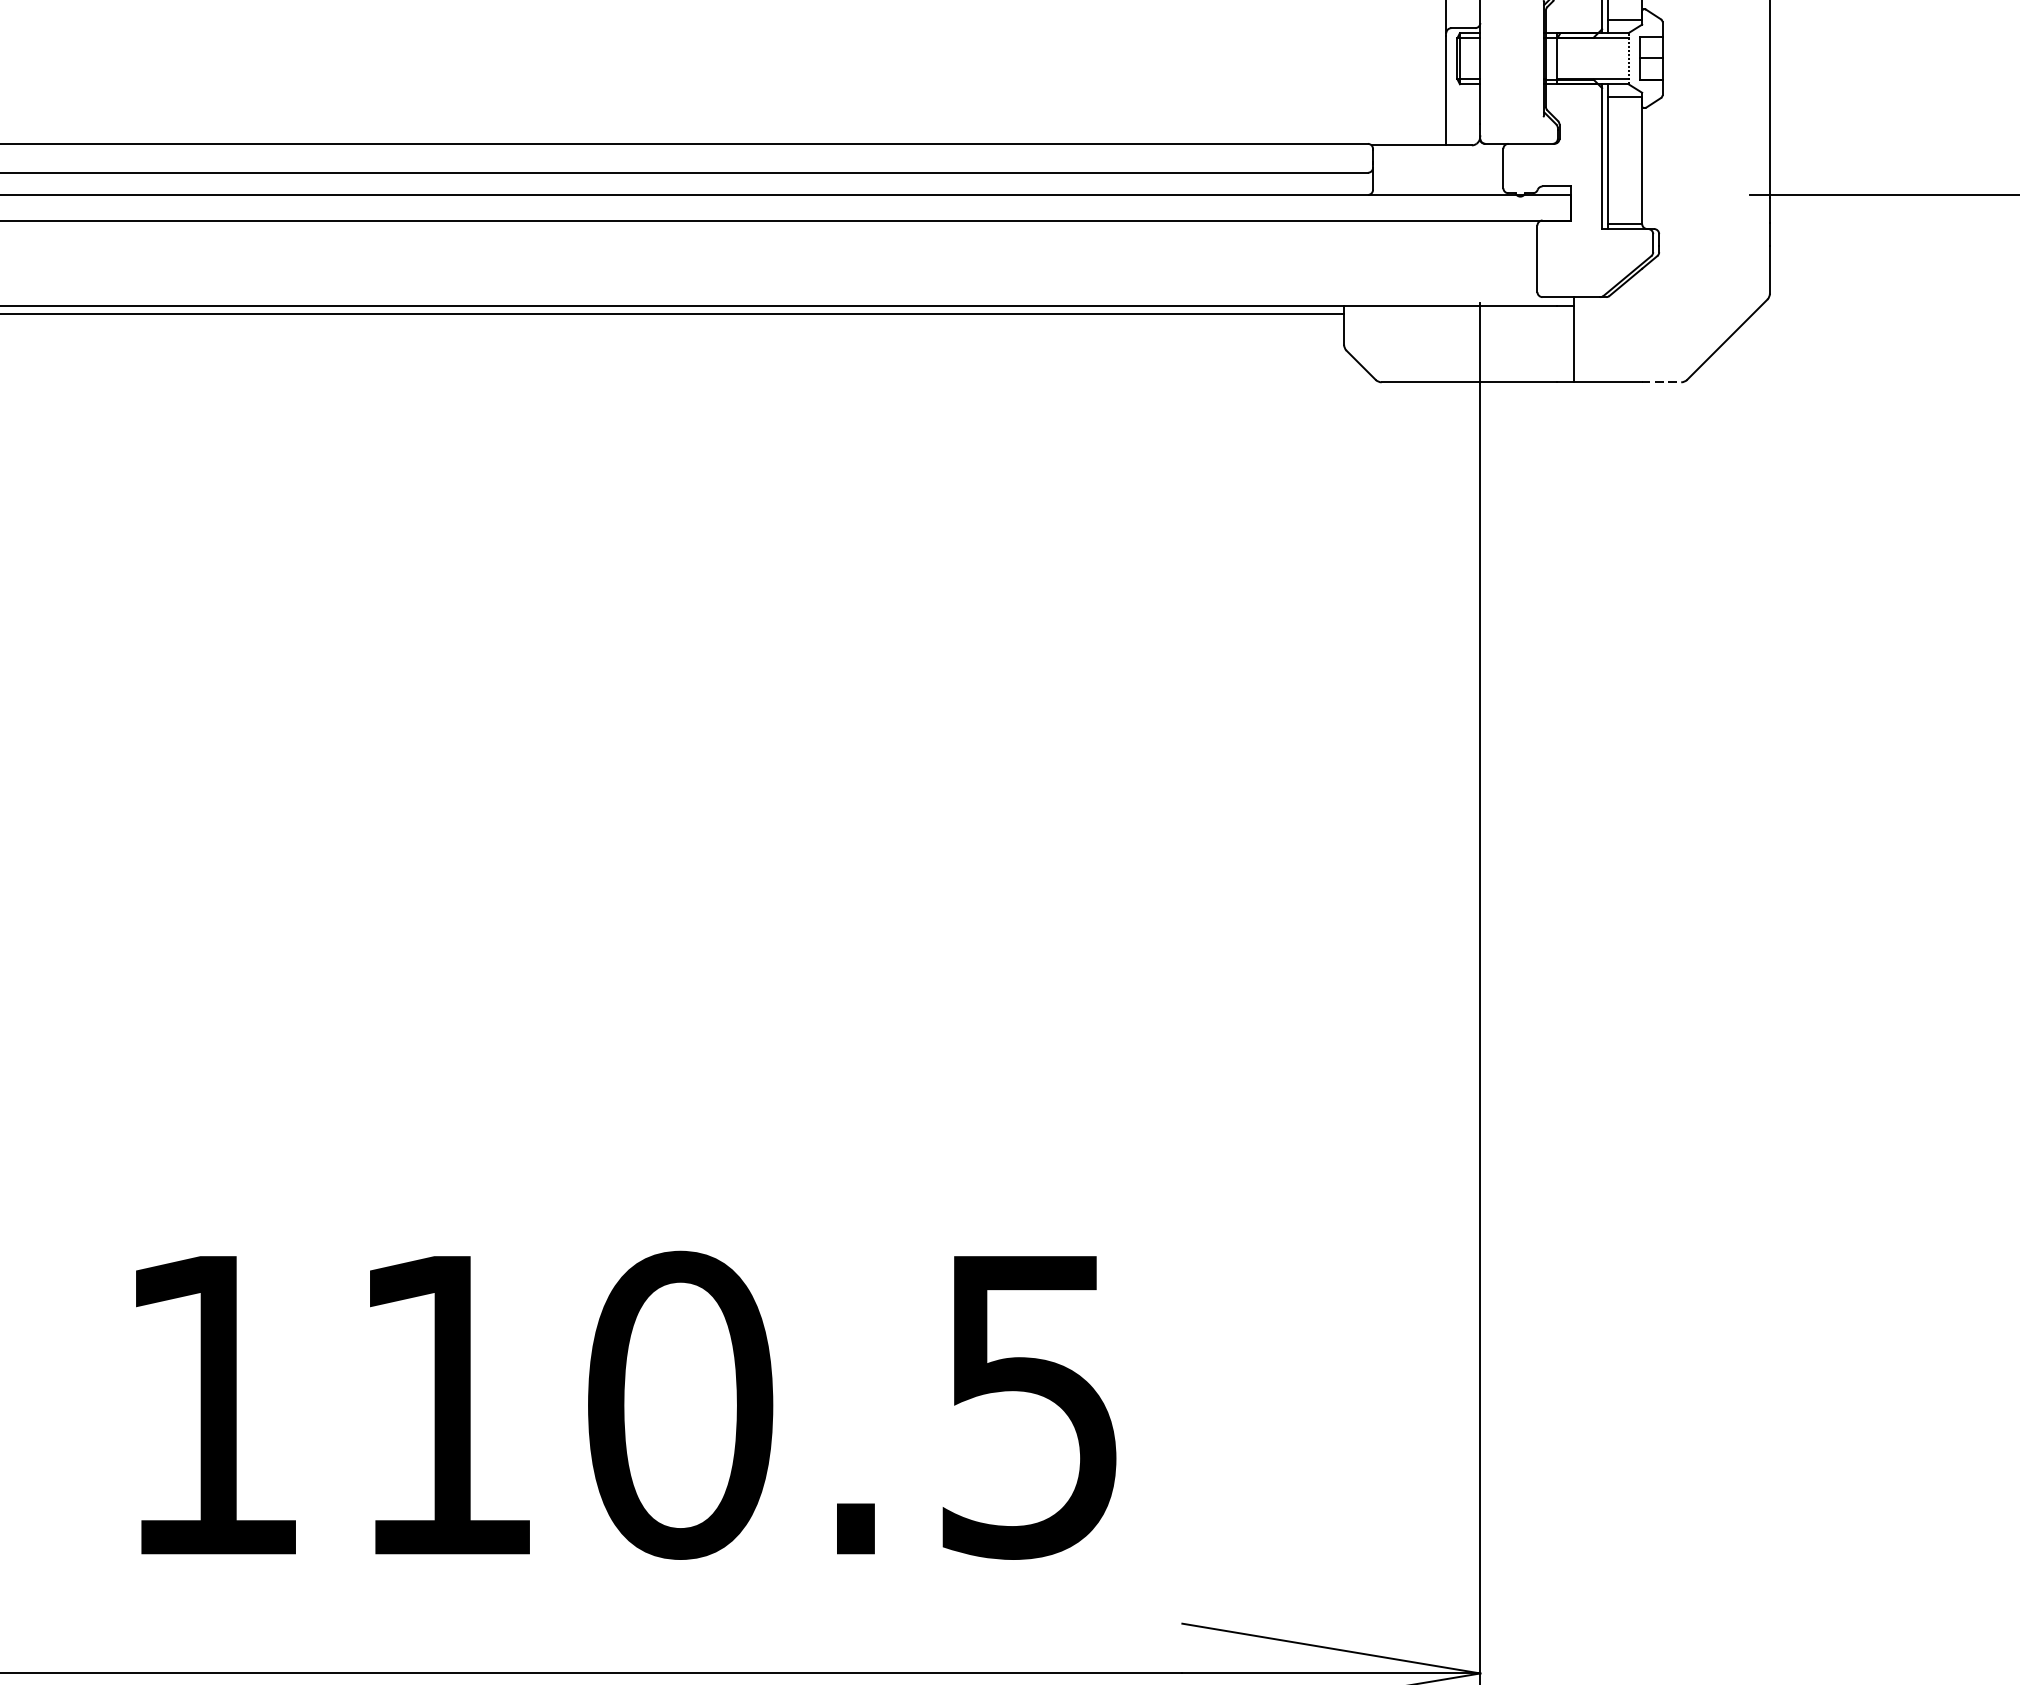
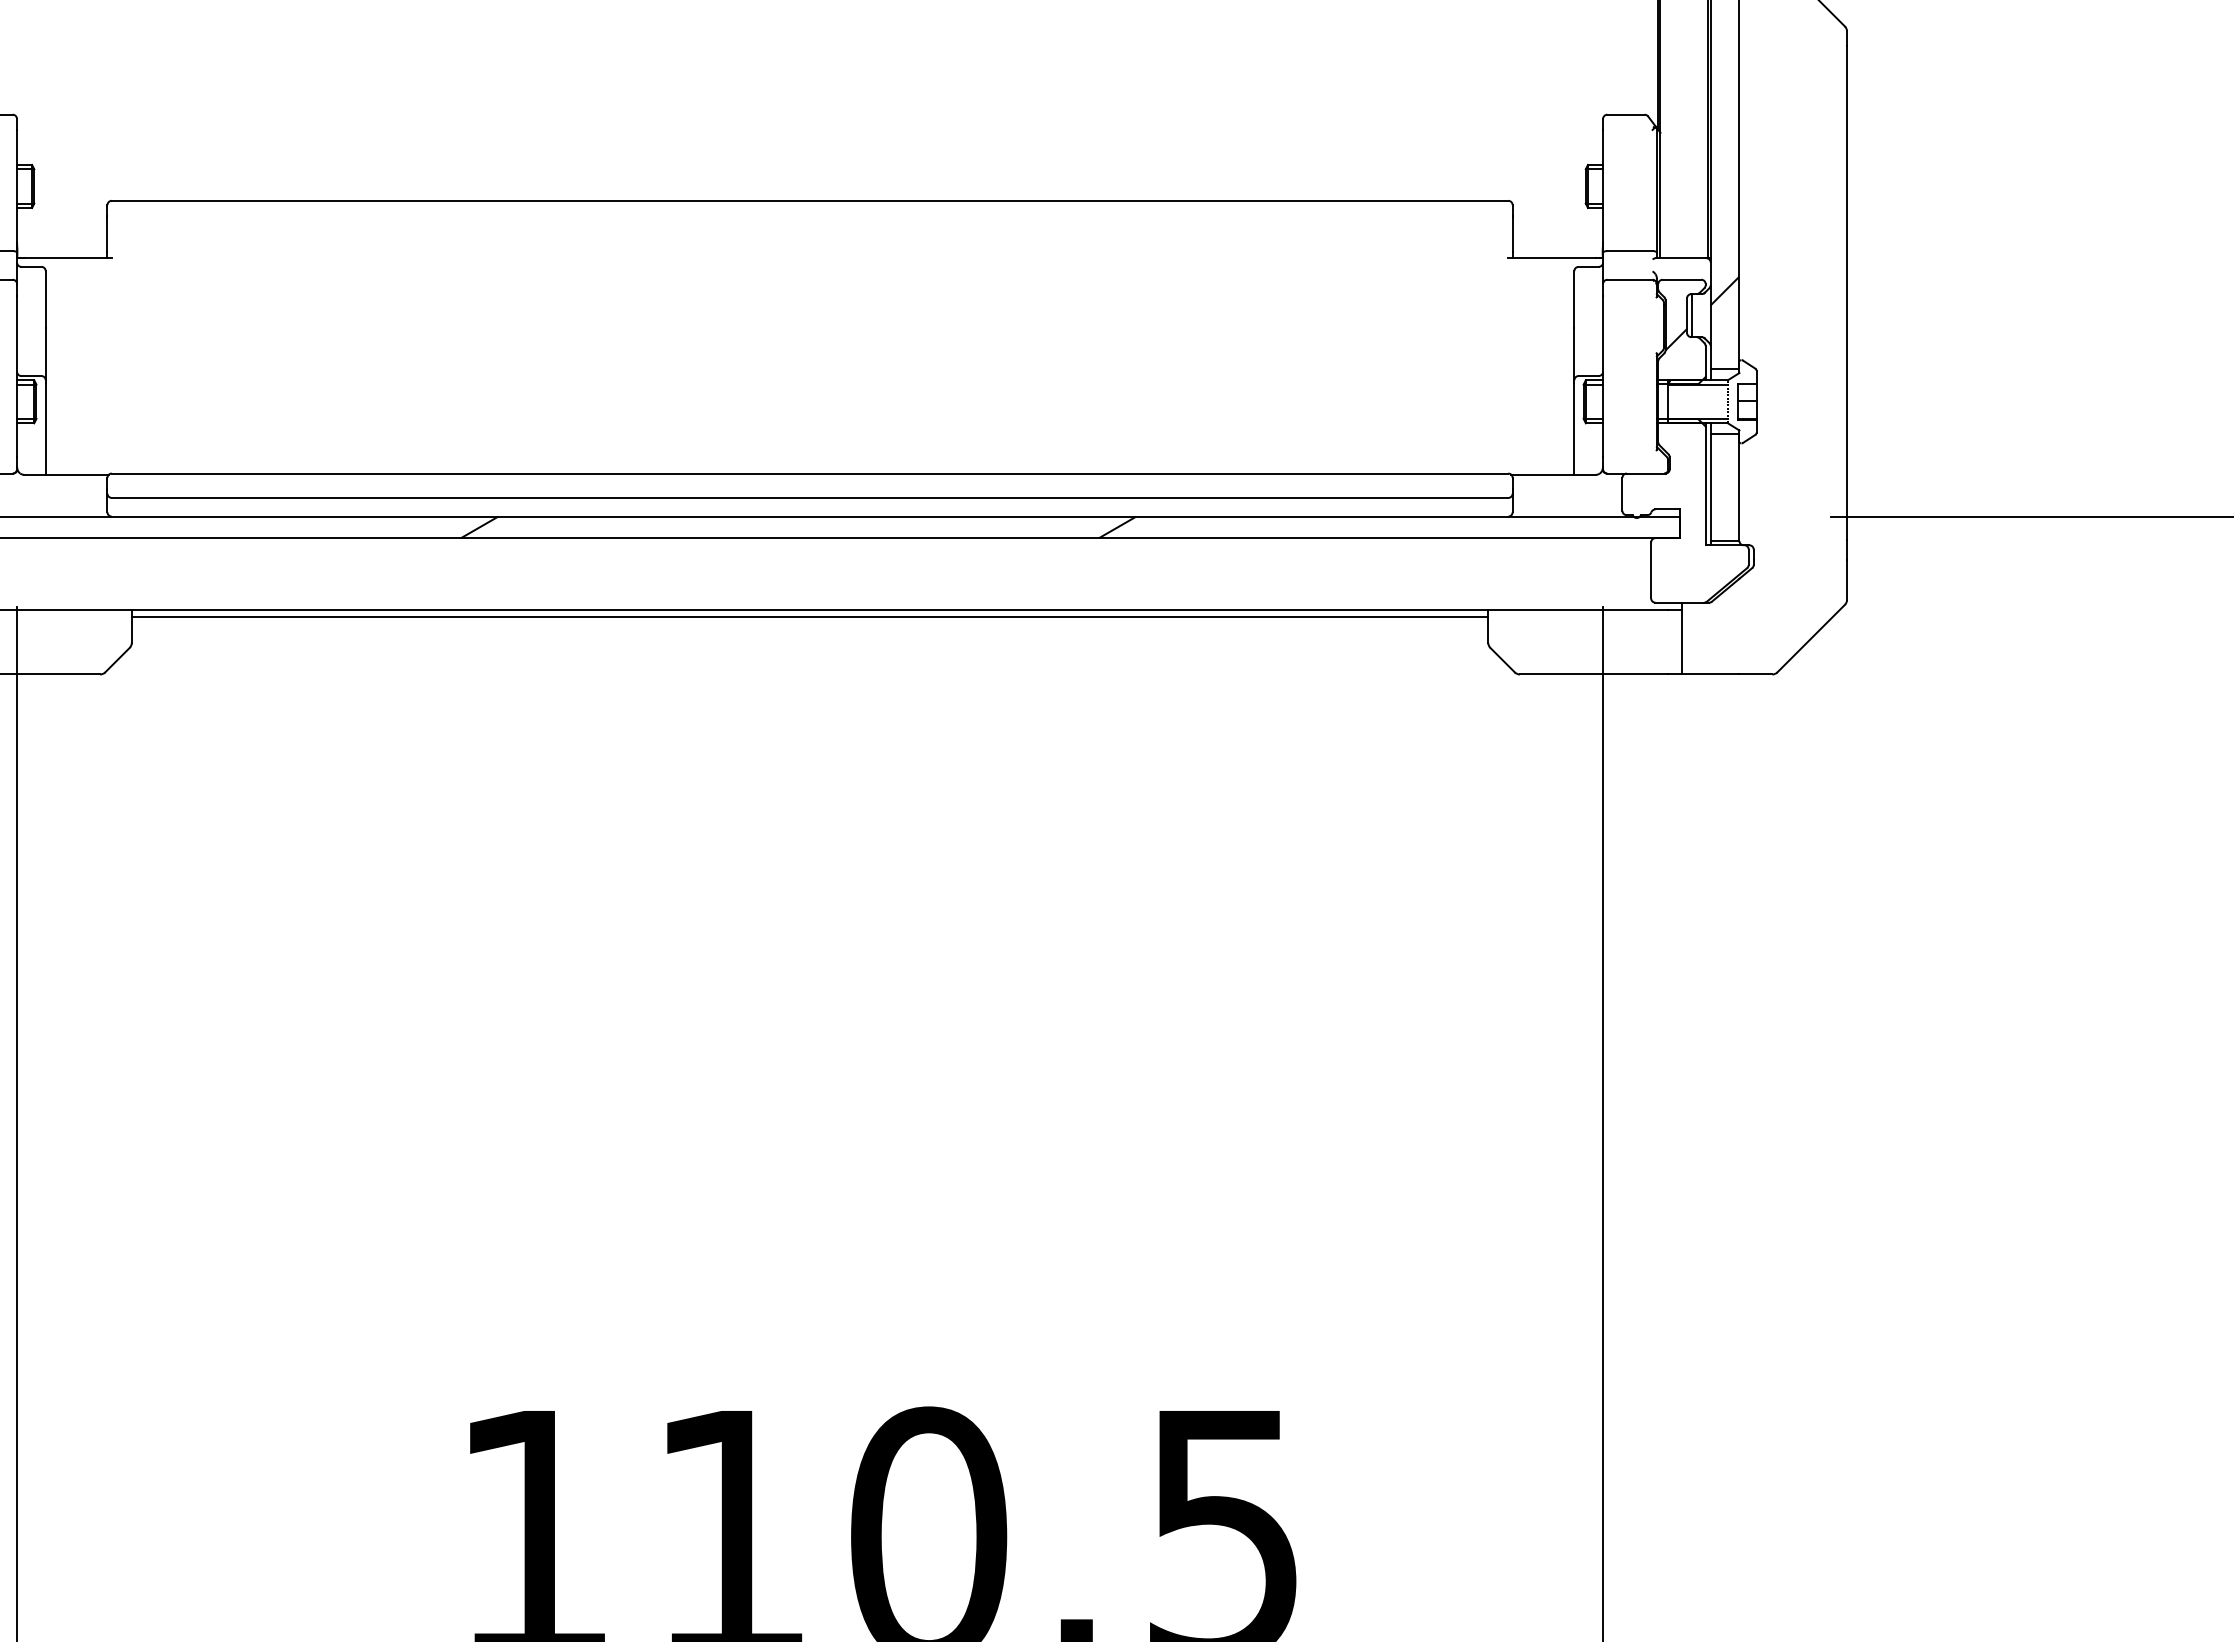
hatch: (525, 207) -> (798, 527), added
line: (1662, 382) -> (1756, 674), dashed -> solid

